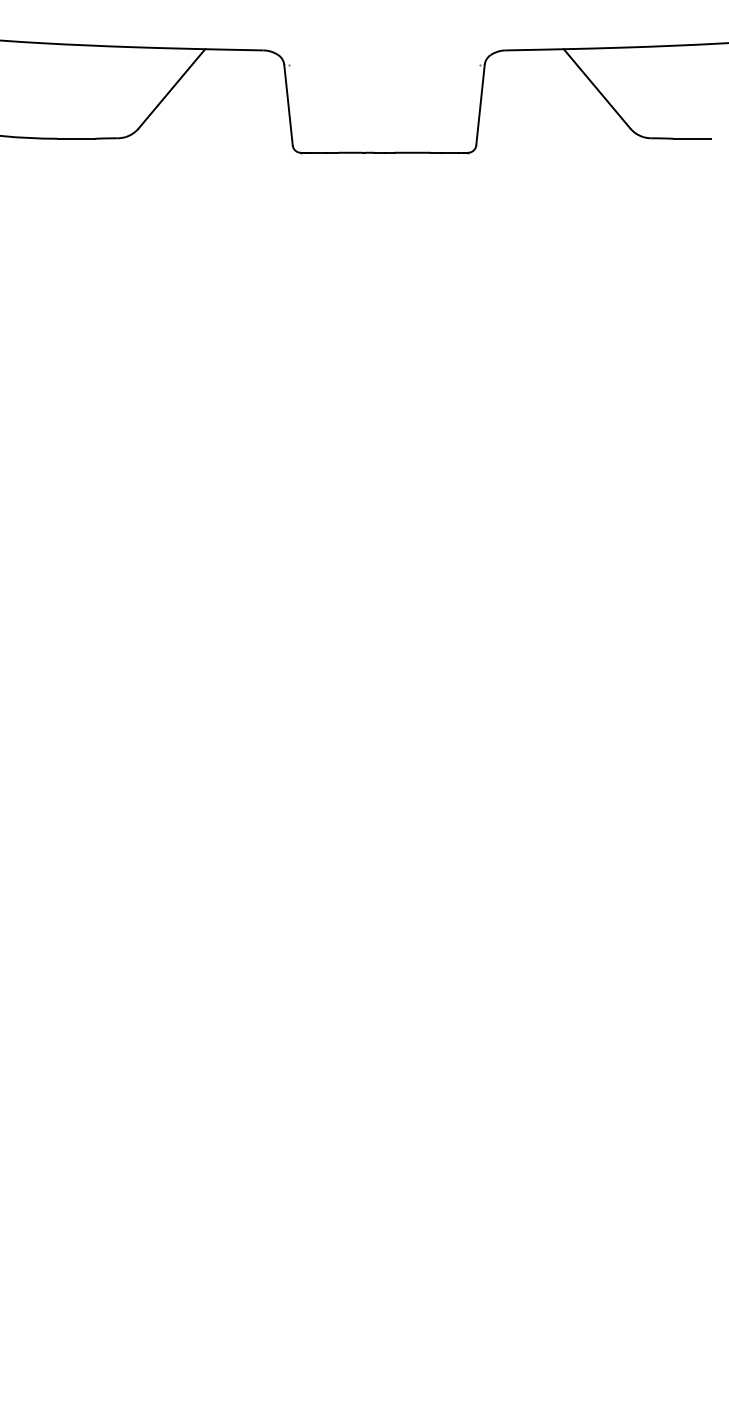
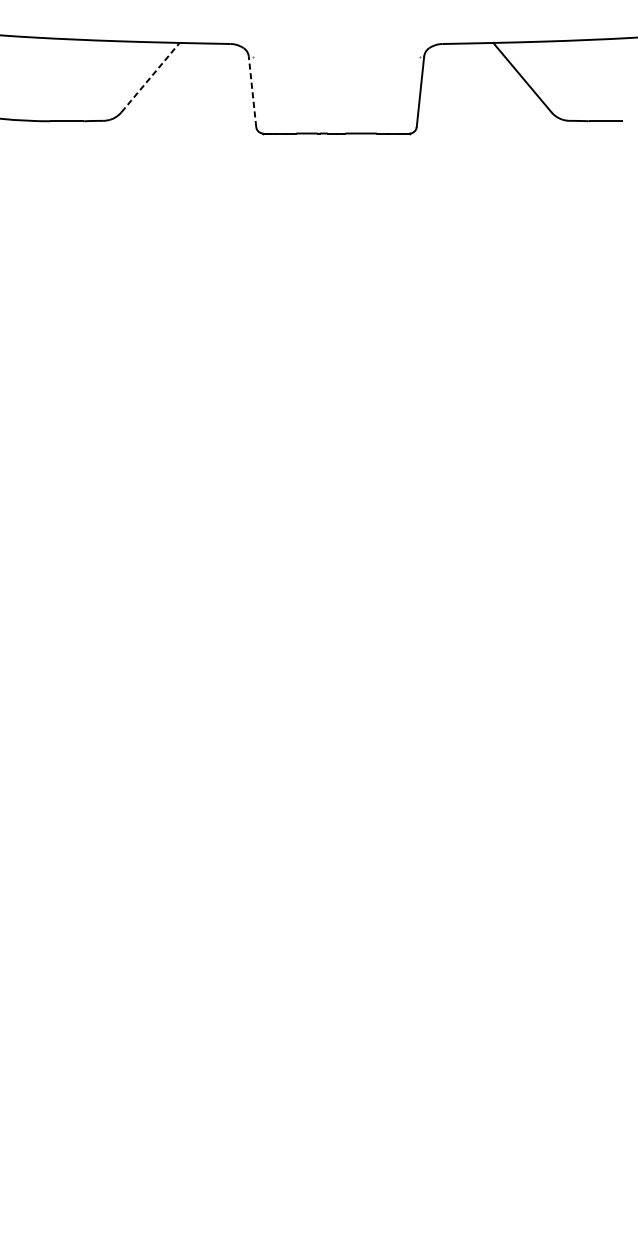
line: (171, 88) -> (150, 77), solid -> dashed
line: (288, 104) -> (252, 91), solid -> dashed

